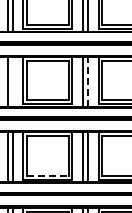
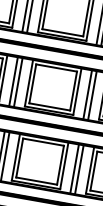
line: (12, 81) -> (18, 82), added
line: (87, 81) -> (92, 95), dashed -> solid
line: (47, 175) -> (36, 180), dashed -> solid

